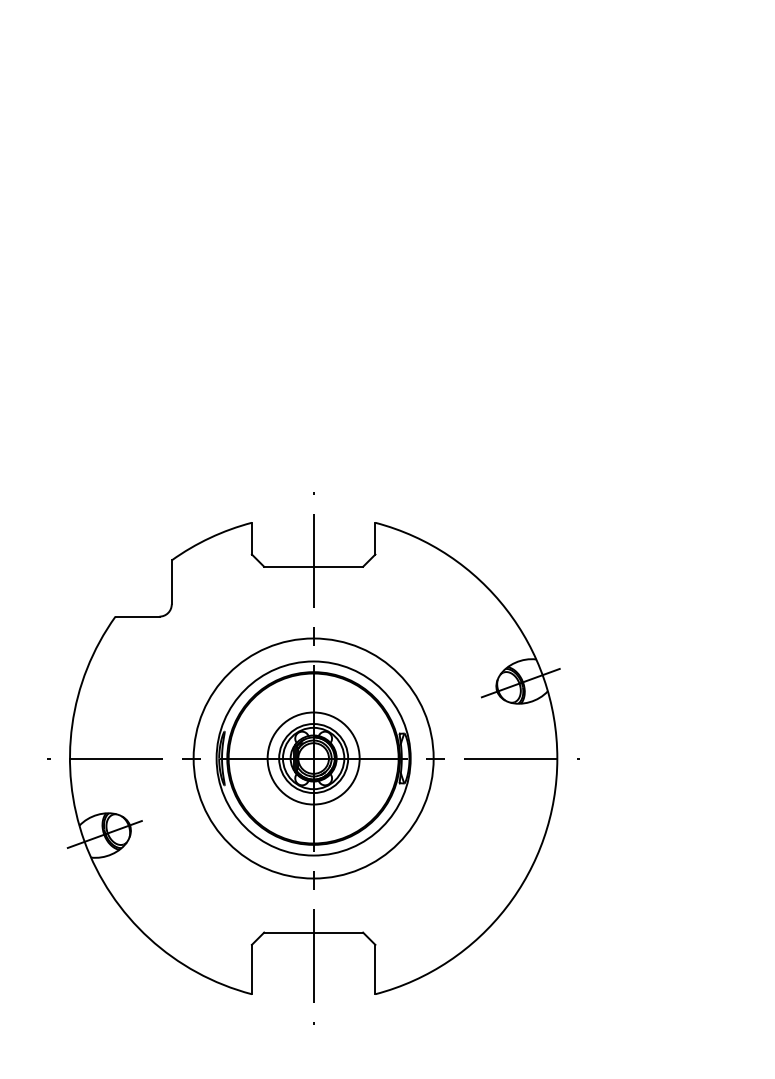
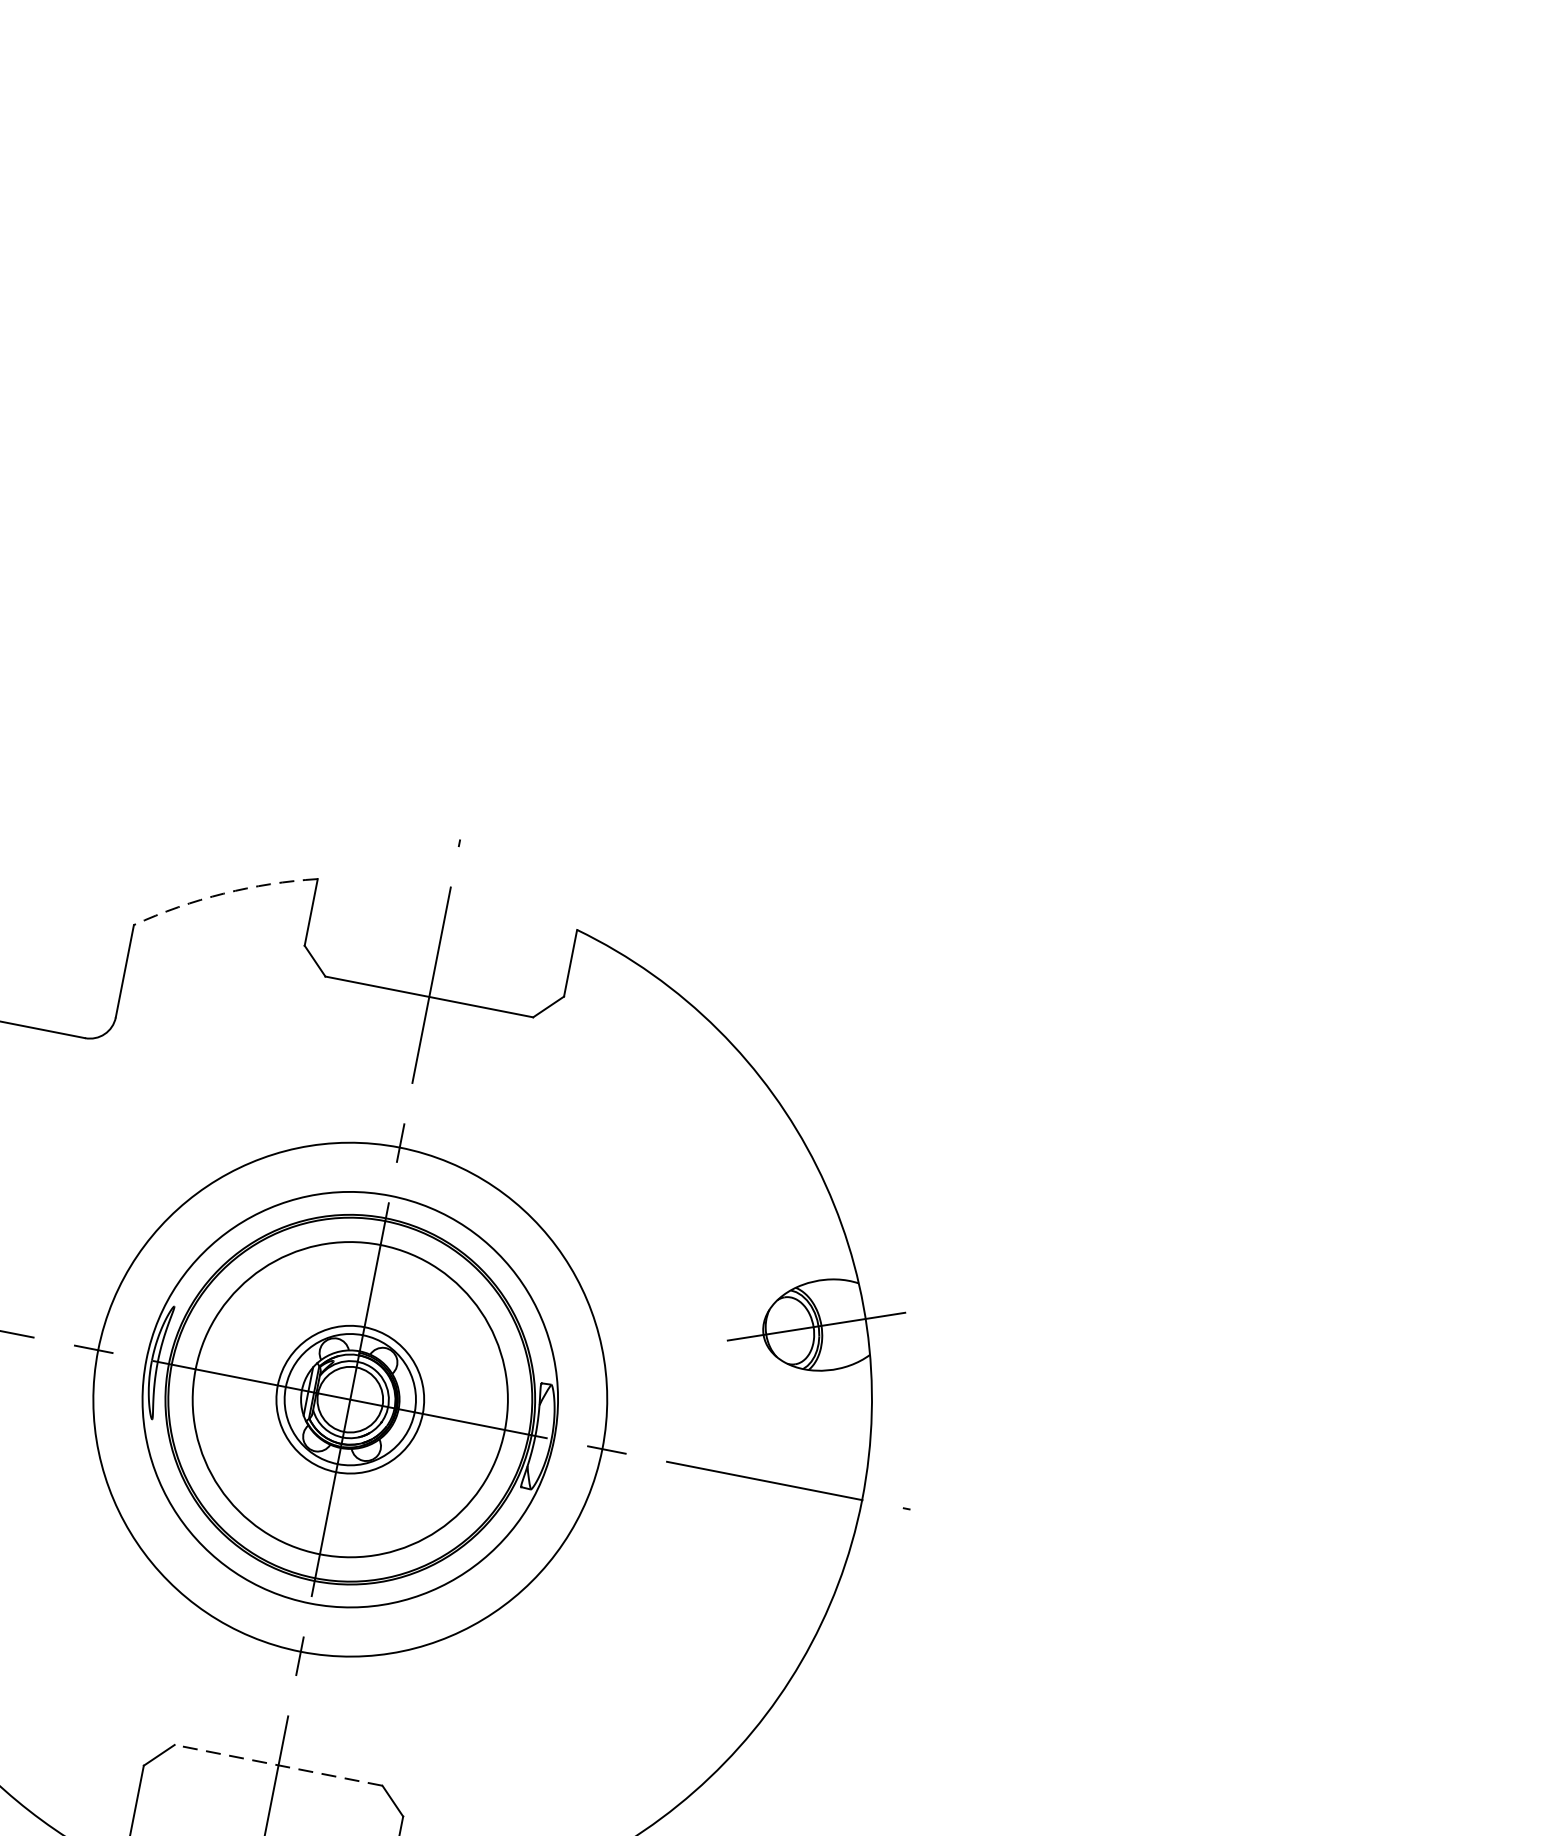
arc: (210, 537) -> (224, 892), solid -> dashed
circle: (313, 758) -> (349, 1399), size x1.6
line: (313, 932) -> (278, 1765), solid -> dashed

